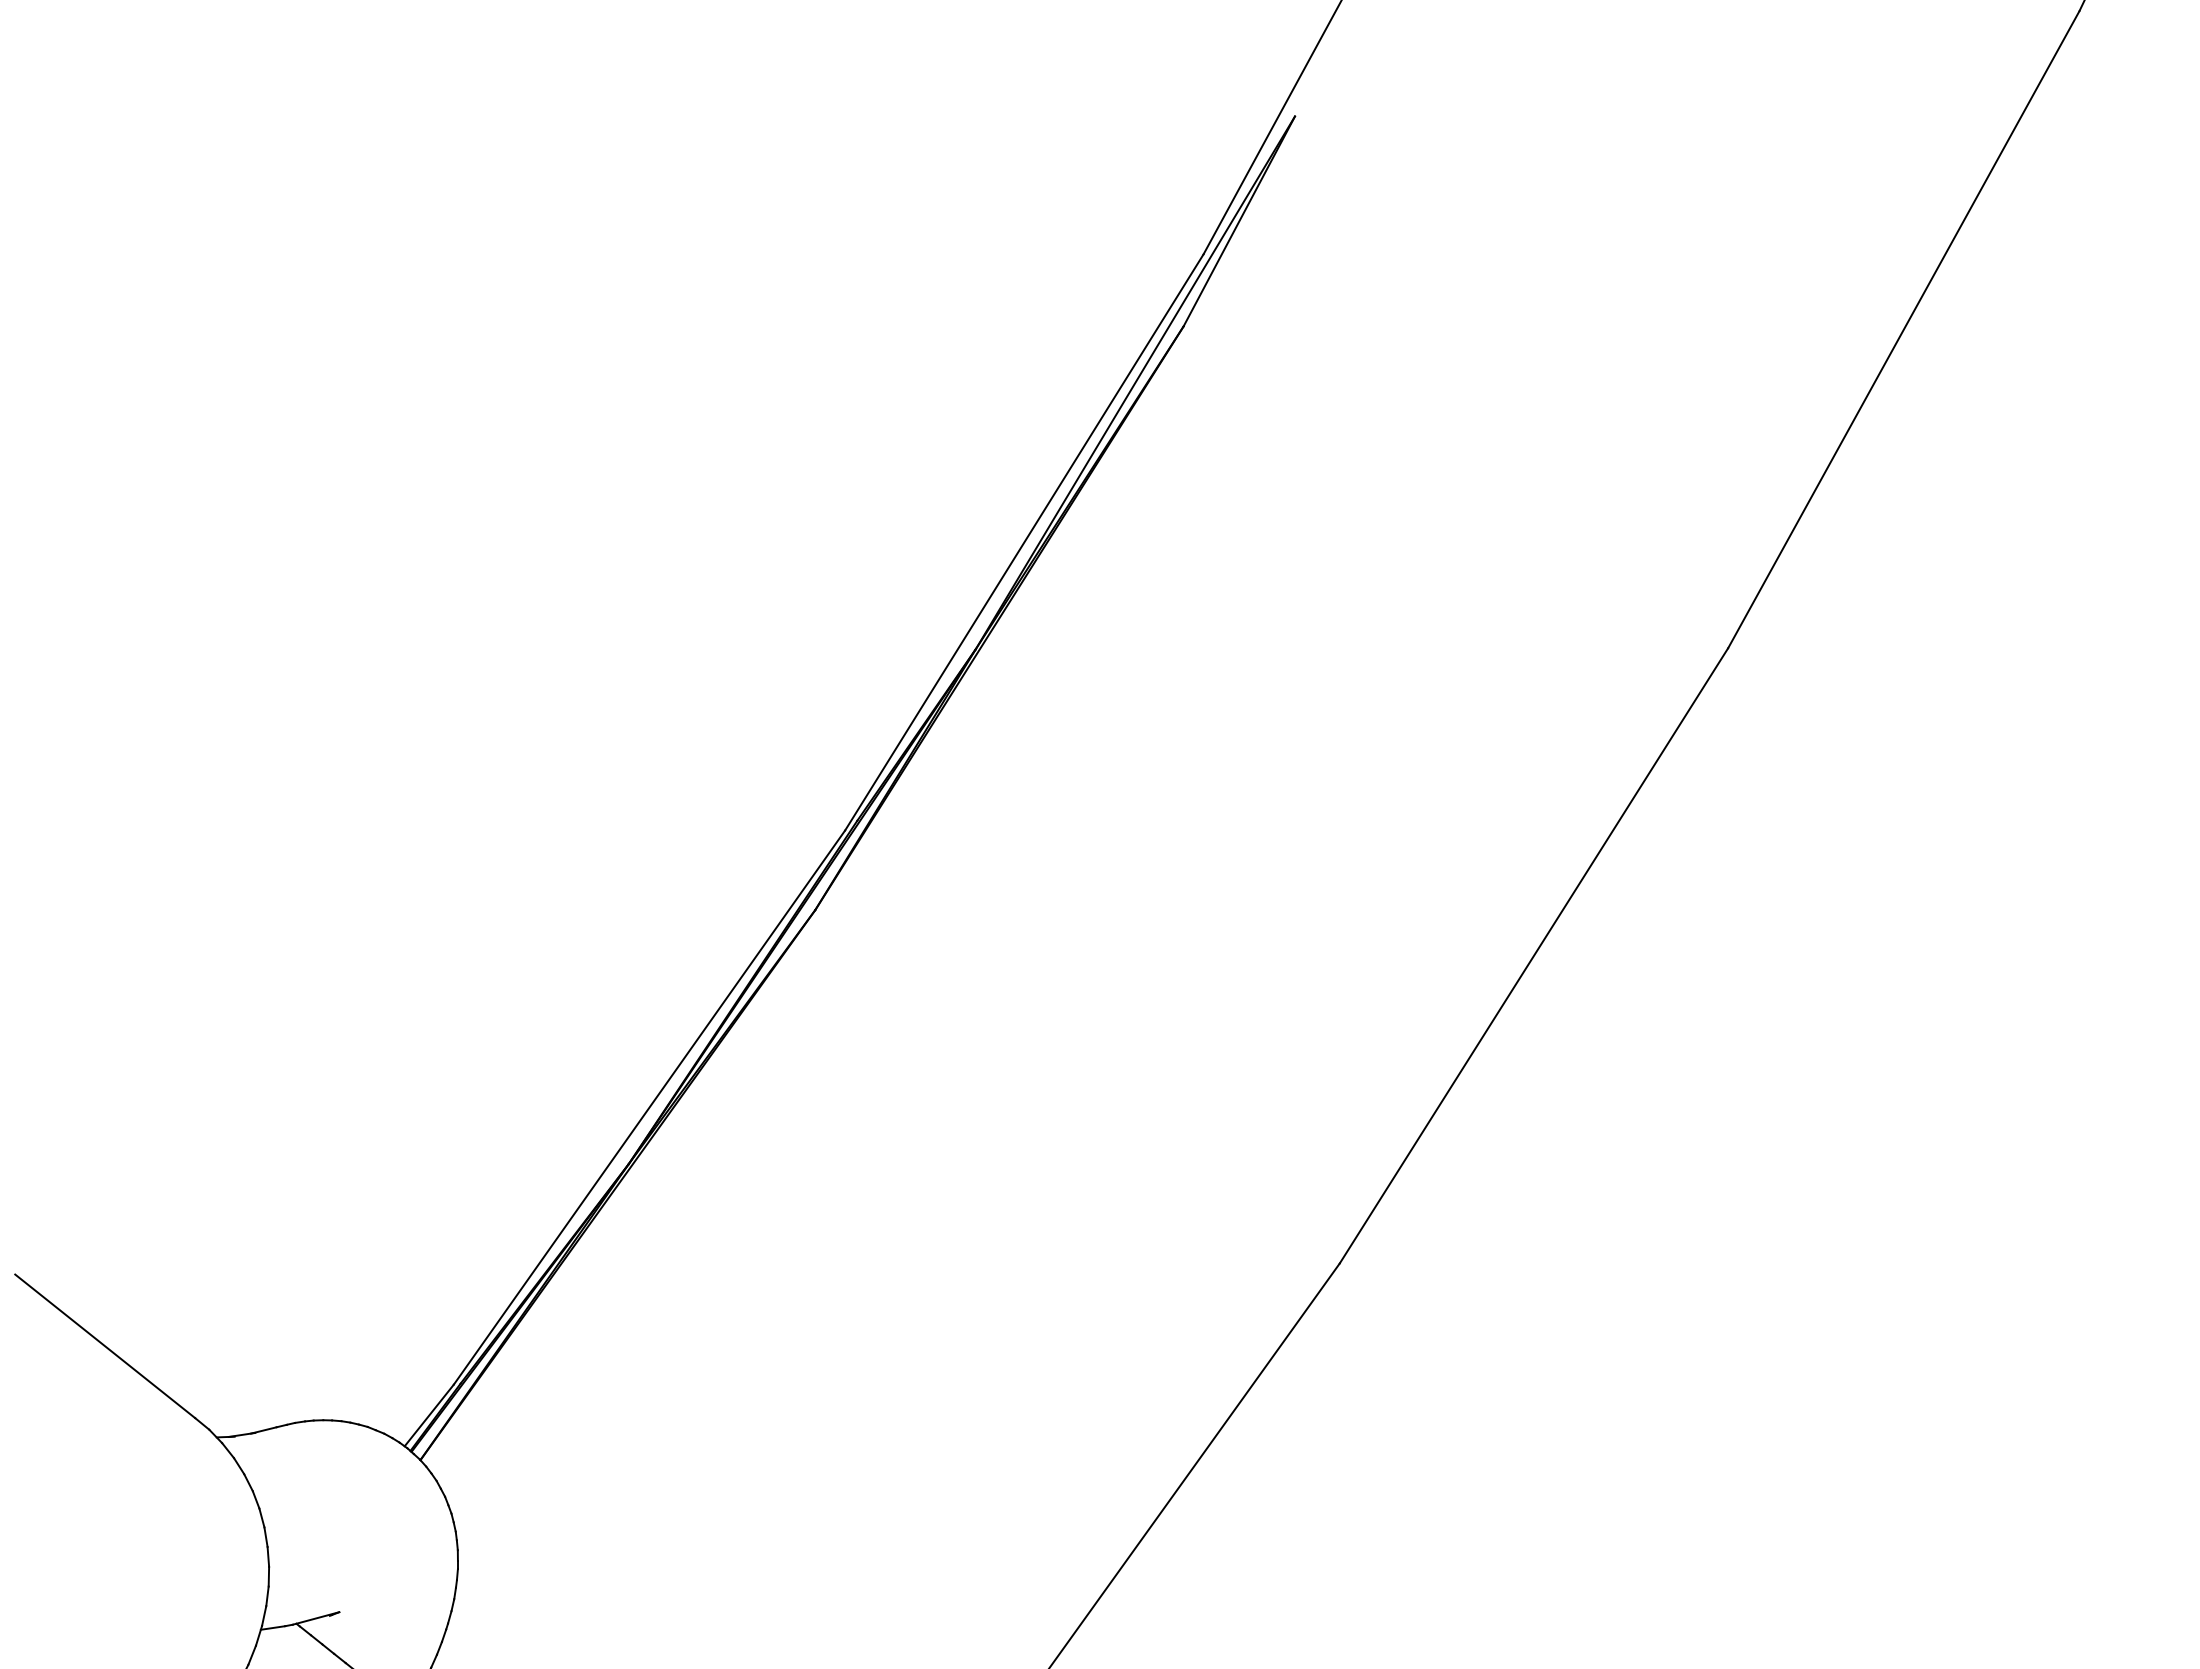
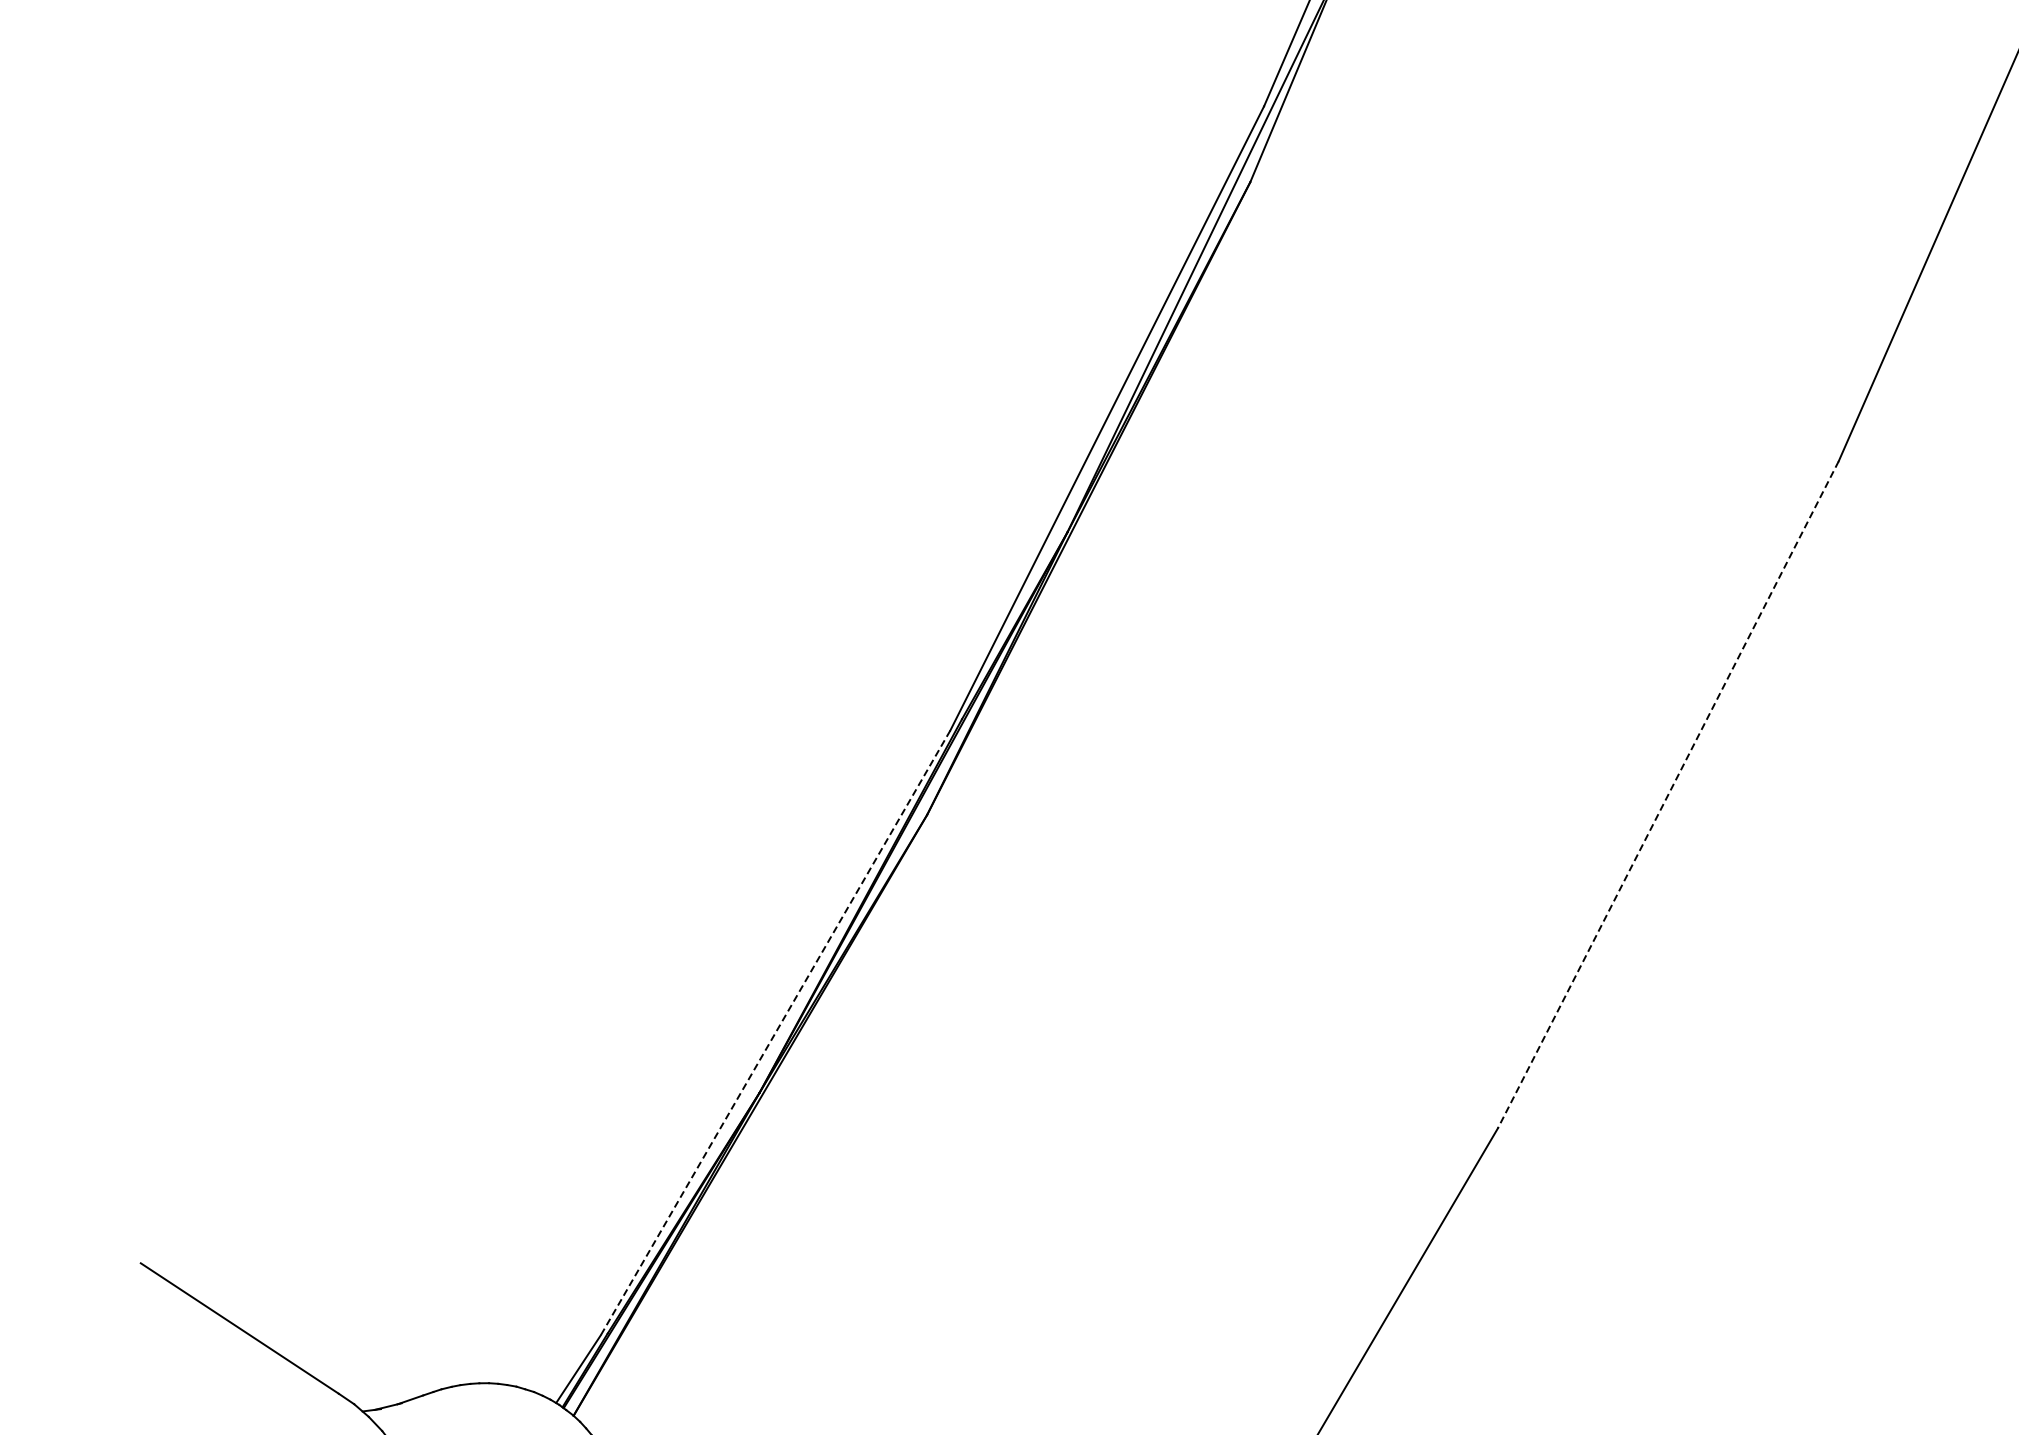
line: (1533, 955) -> (1667, 794), solid -> dashed
line: (649, 1108) -> (775, 1033), solid -> dashed

